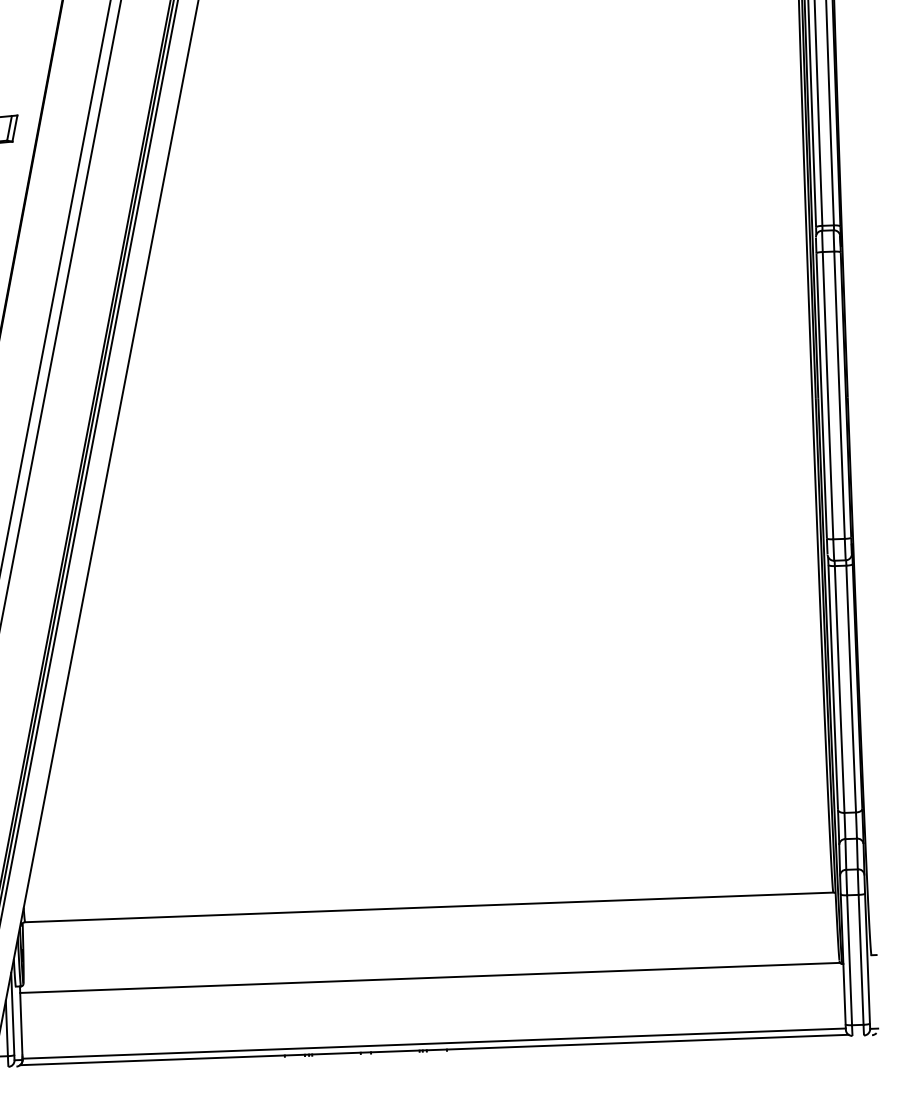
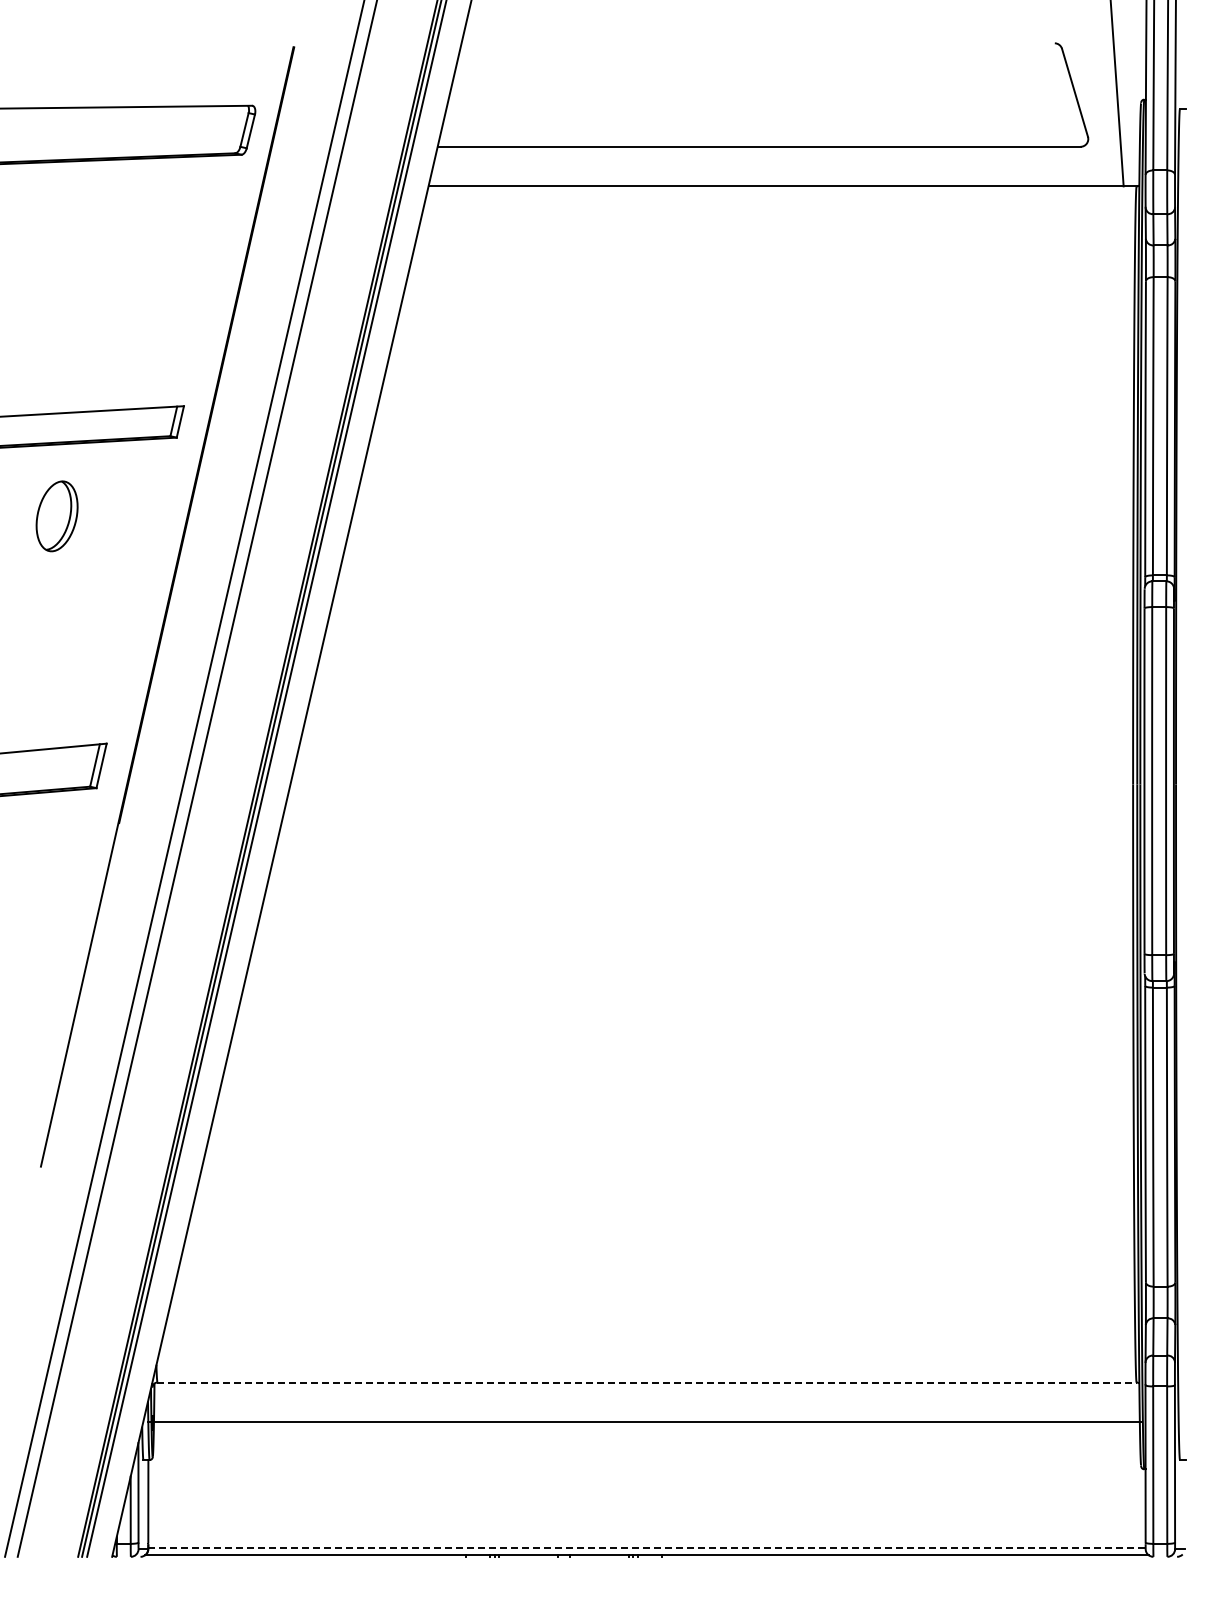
line: (428, 907) -> (646, 1382), solid -> dashed
line: (429, 977) -> (644, 1421), moved
line: (433, 1043) -> (646, 1547), solid -> dashed

